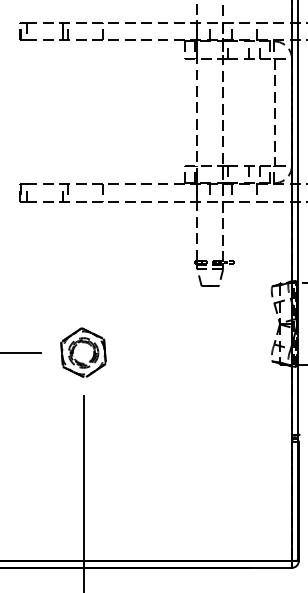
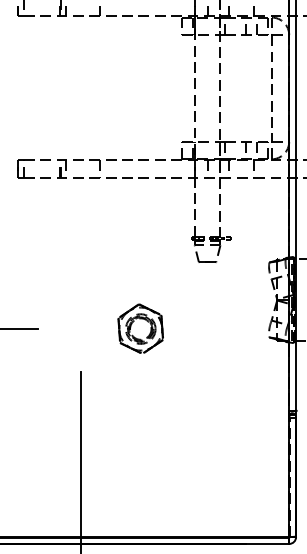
part: (83, 352) -> (140, 328), moved

